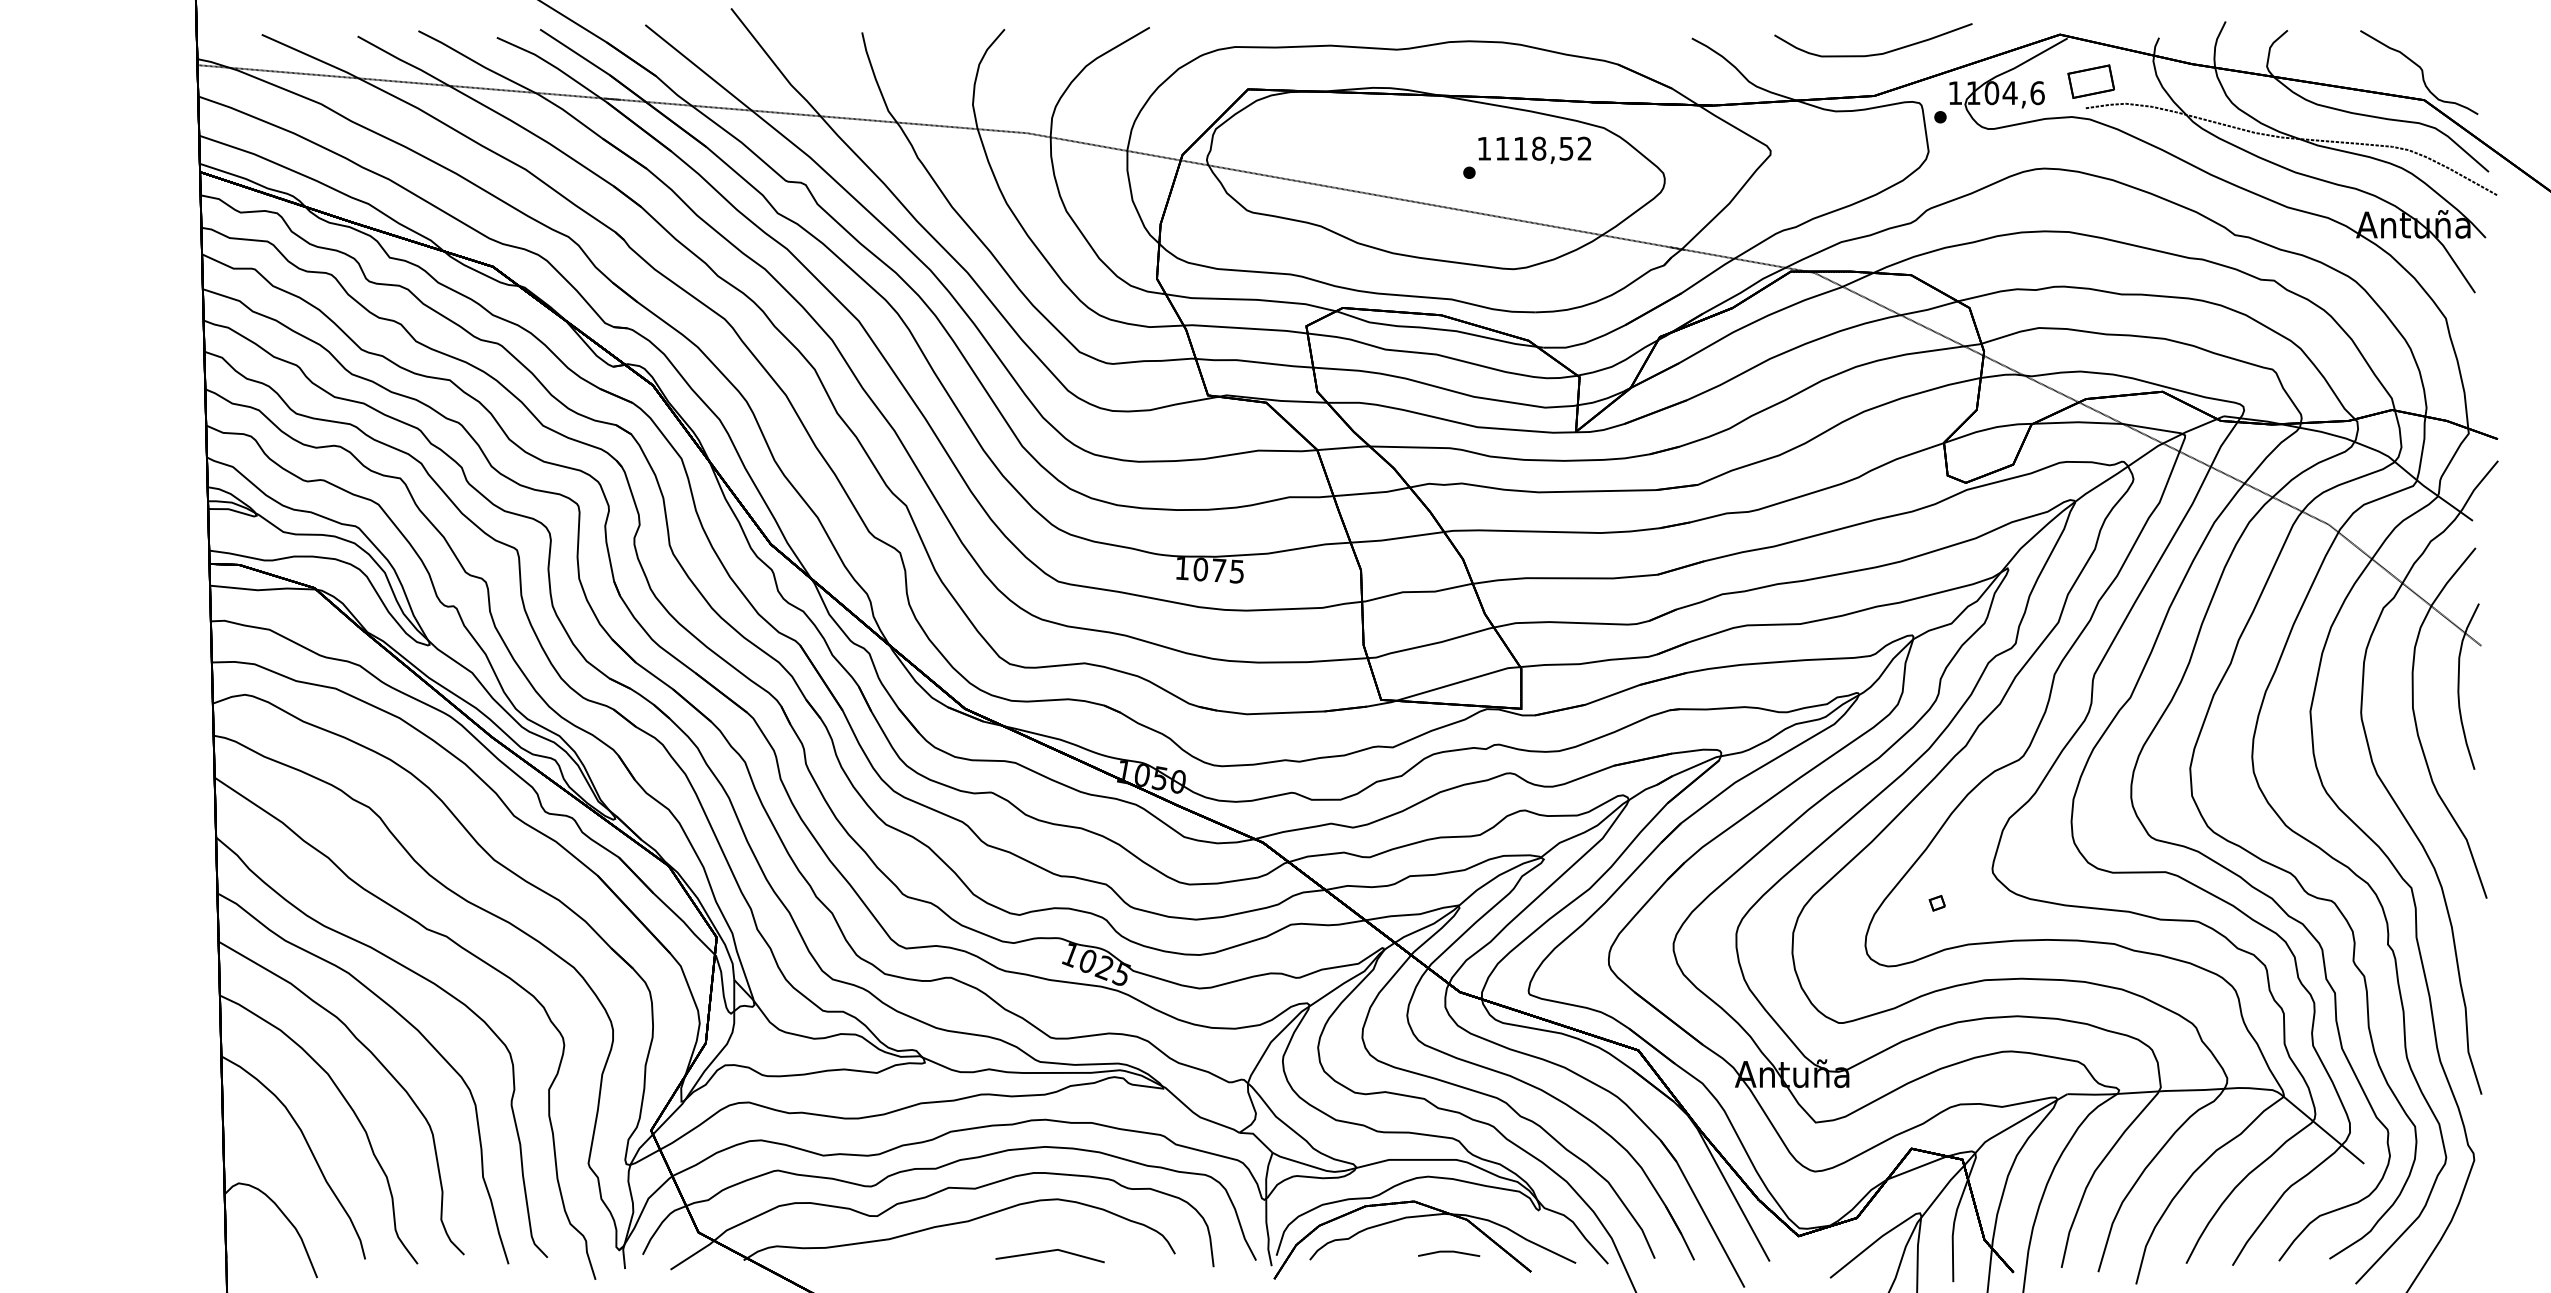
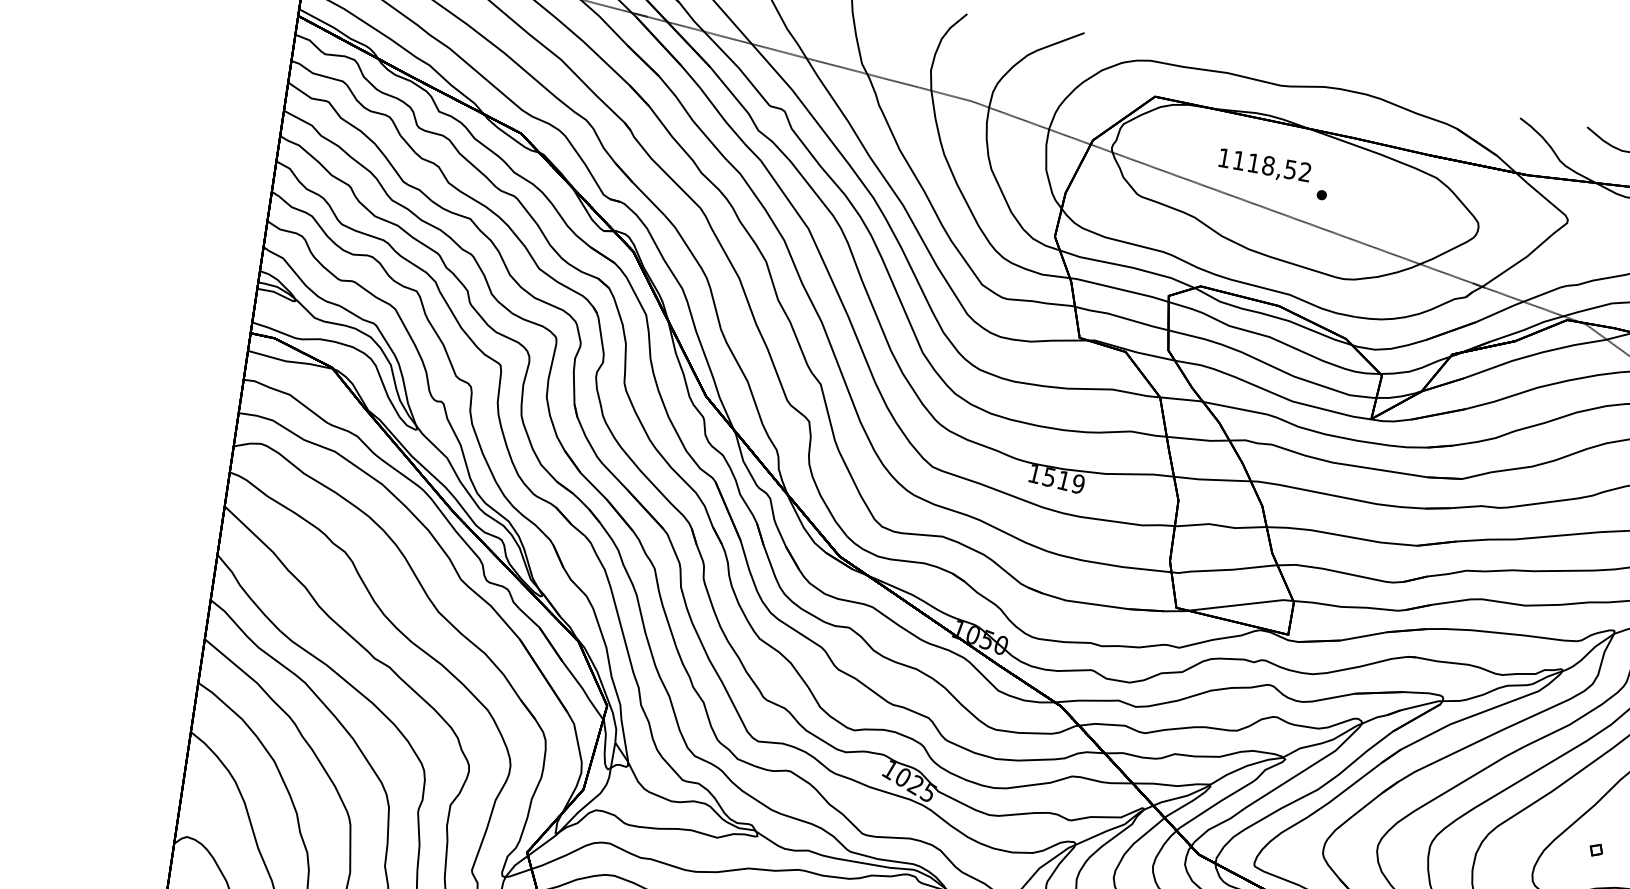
text: (1534, 149) -> (1264, 165), moved
text: (1218, 570) -> (1063, 480), 1075 -> 1519

